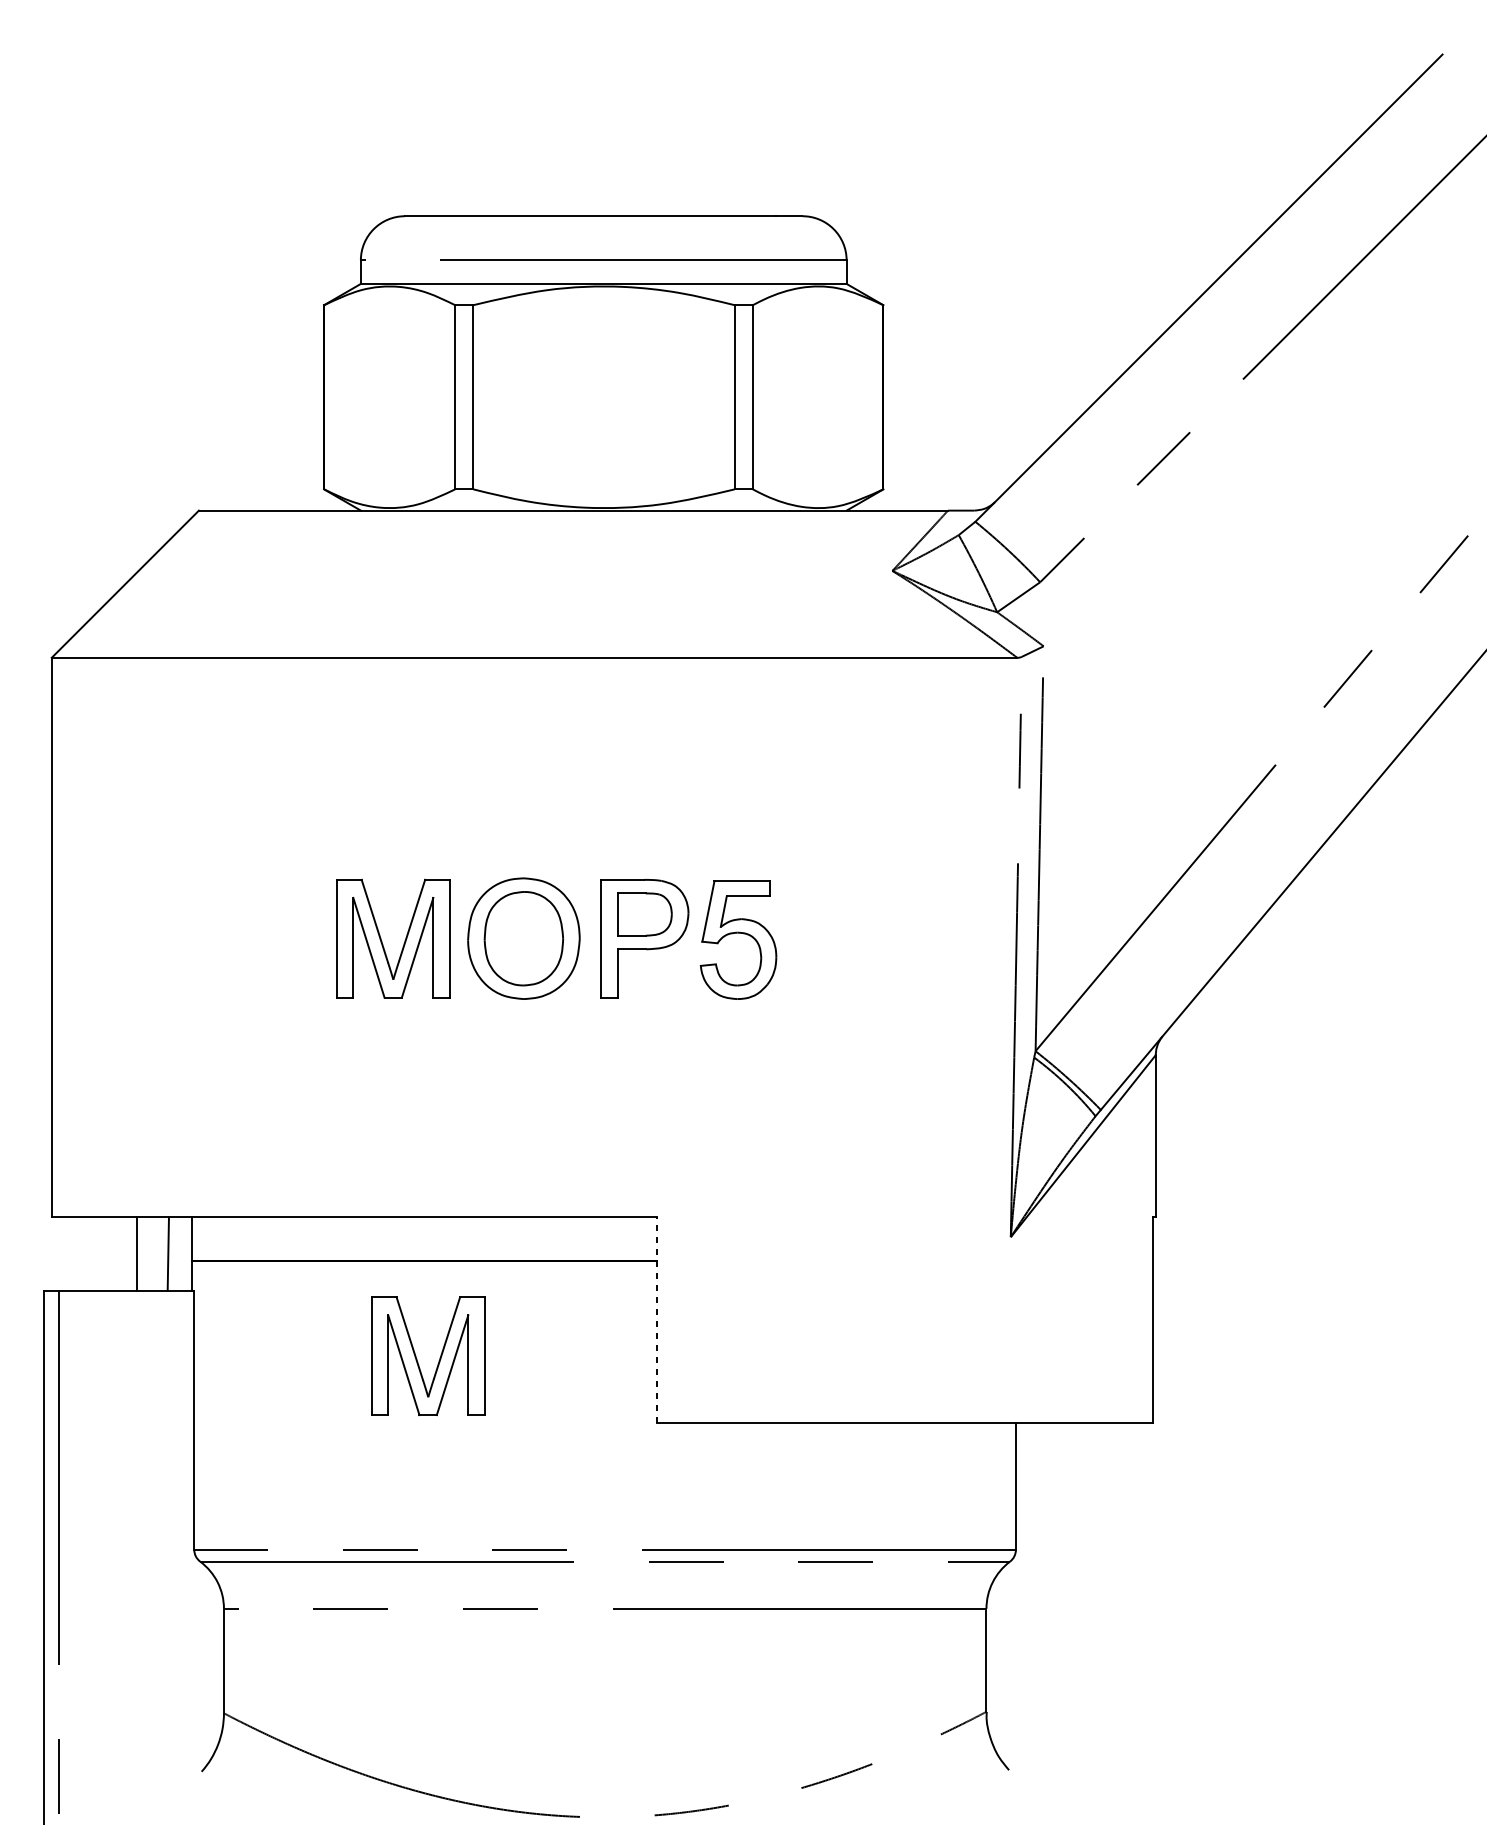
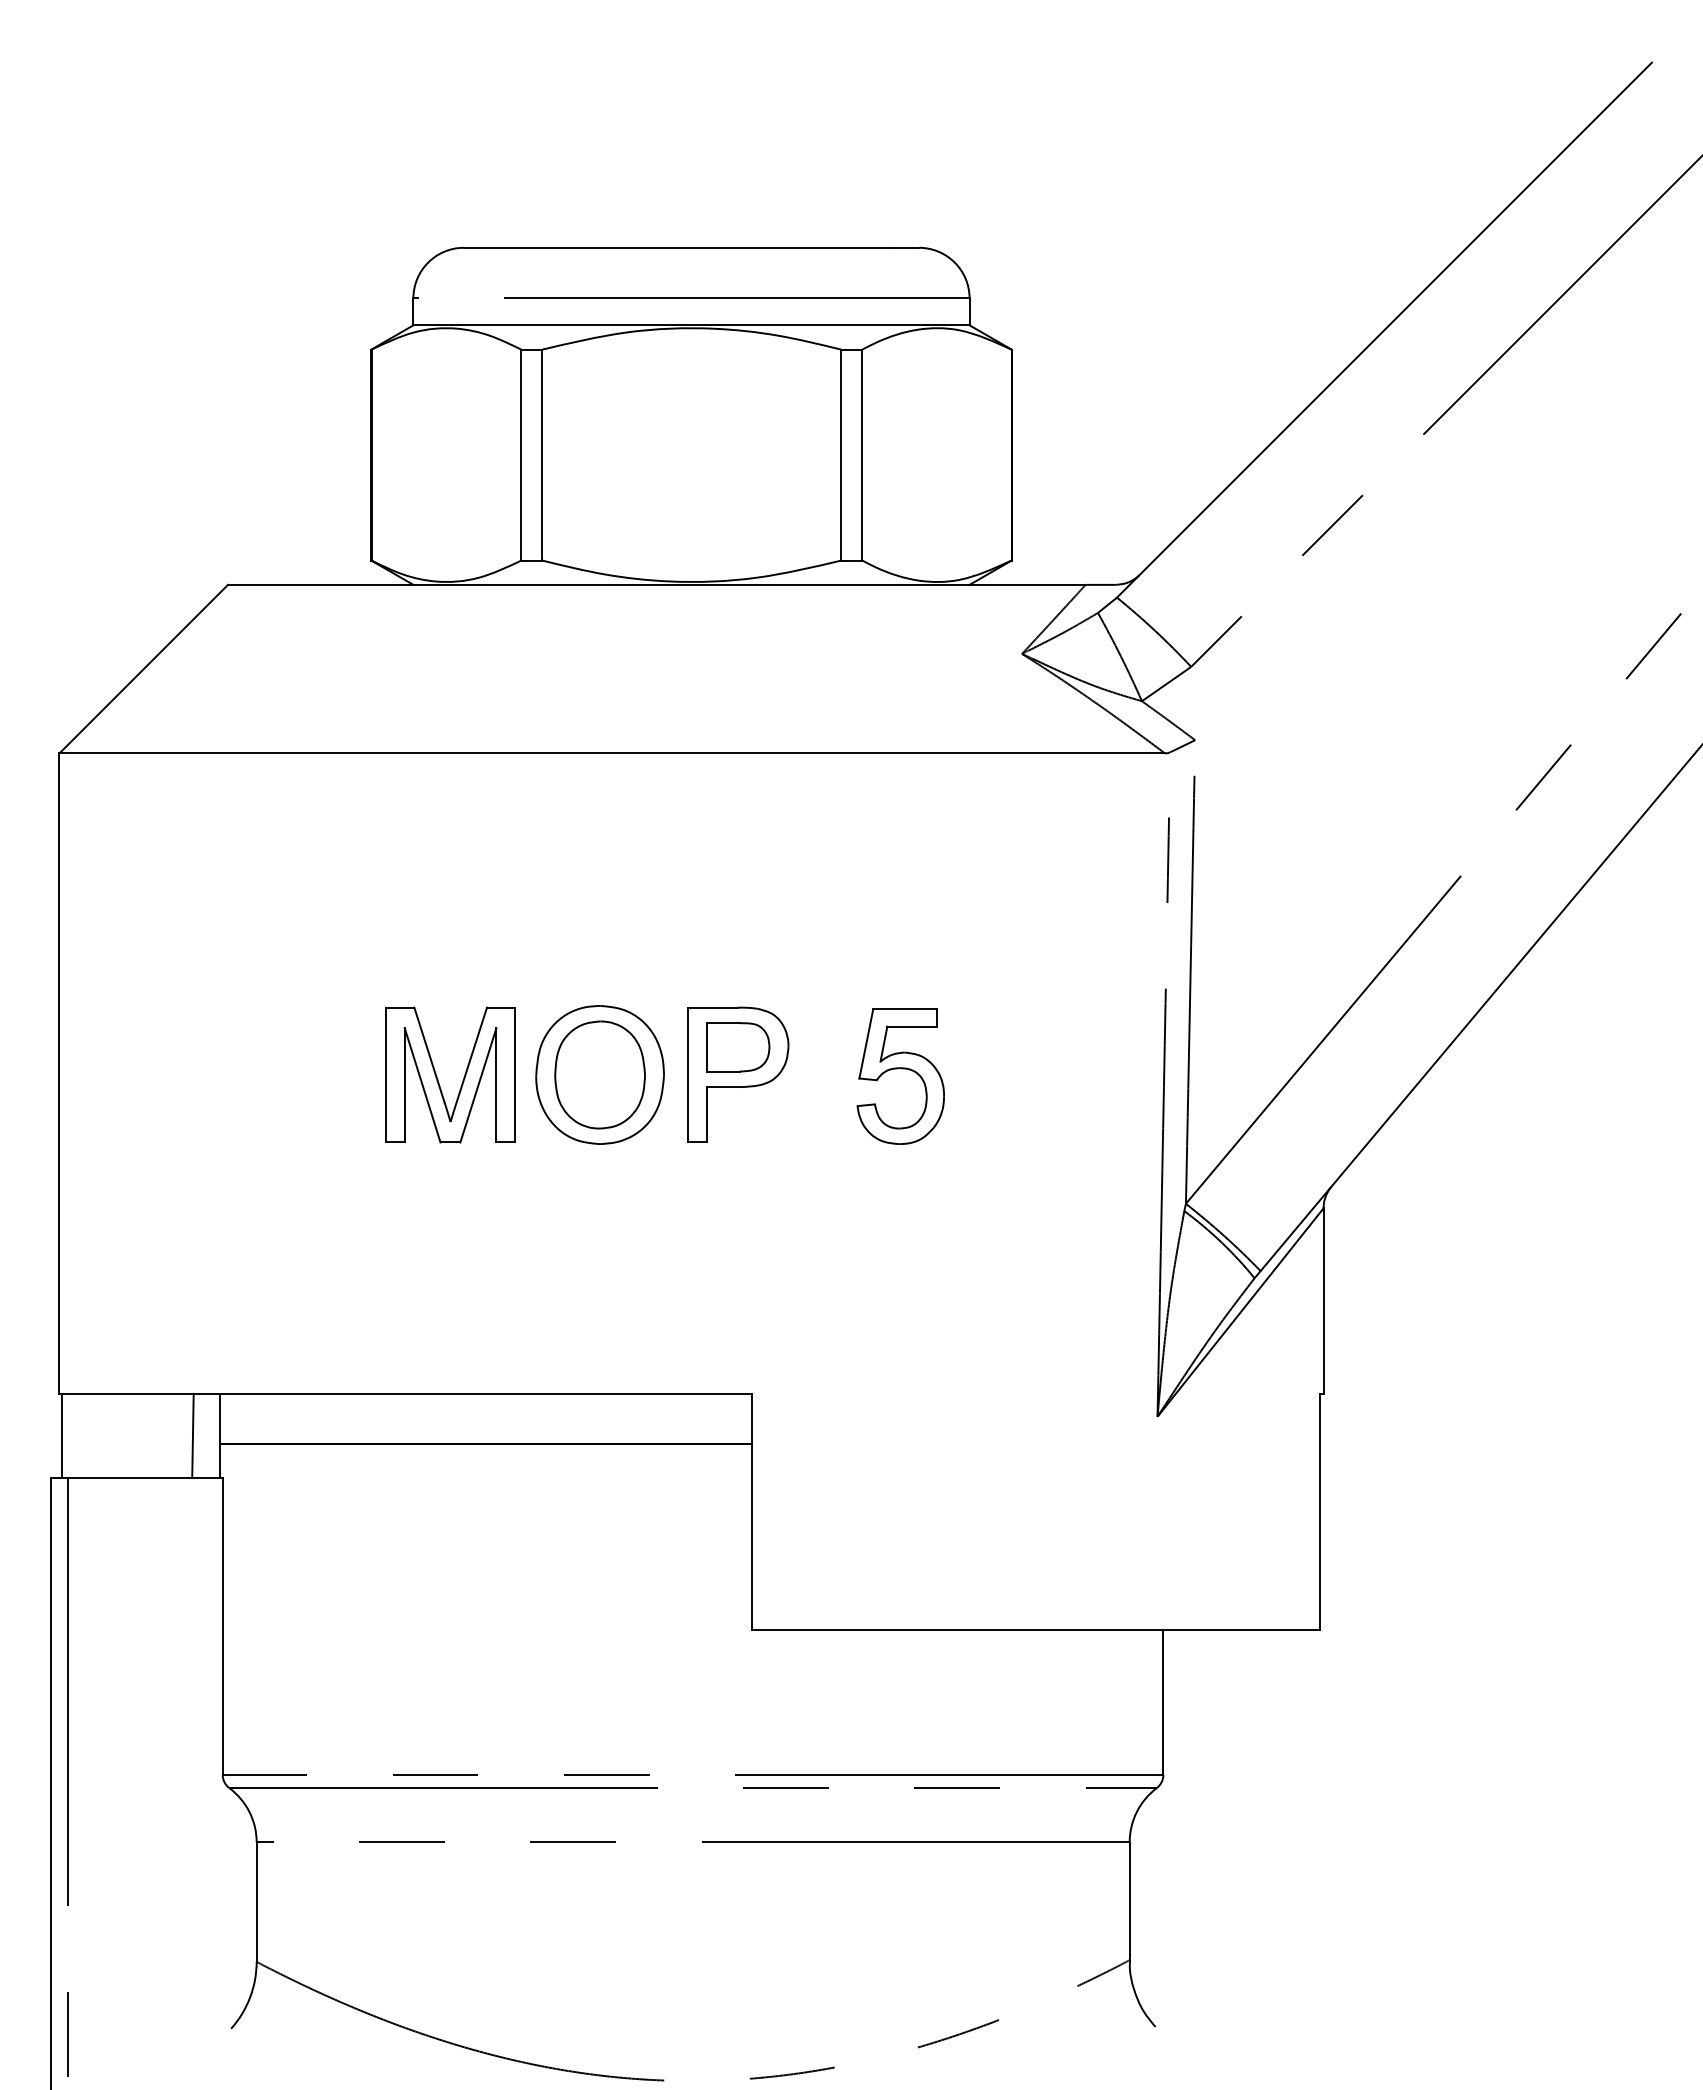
part: (739, 933) -> (901, 1069), moved
line: (137, 1253) -> (62, 1435), moved
line: (657, 1319) -> (752, 1511), dashed -> solid
part: (417, 1360) -> (478, 1557), removed

